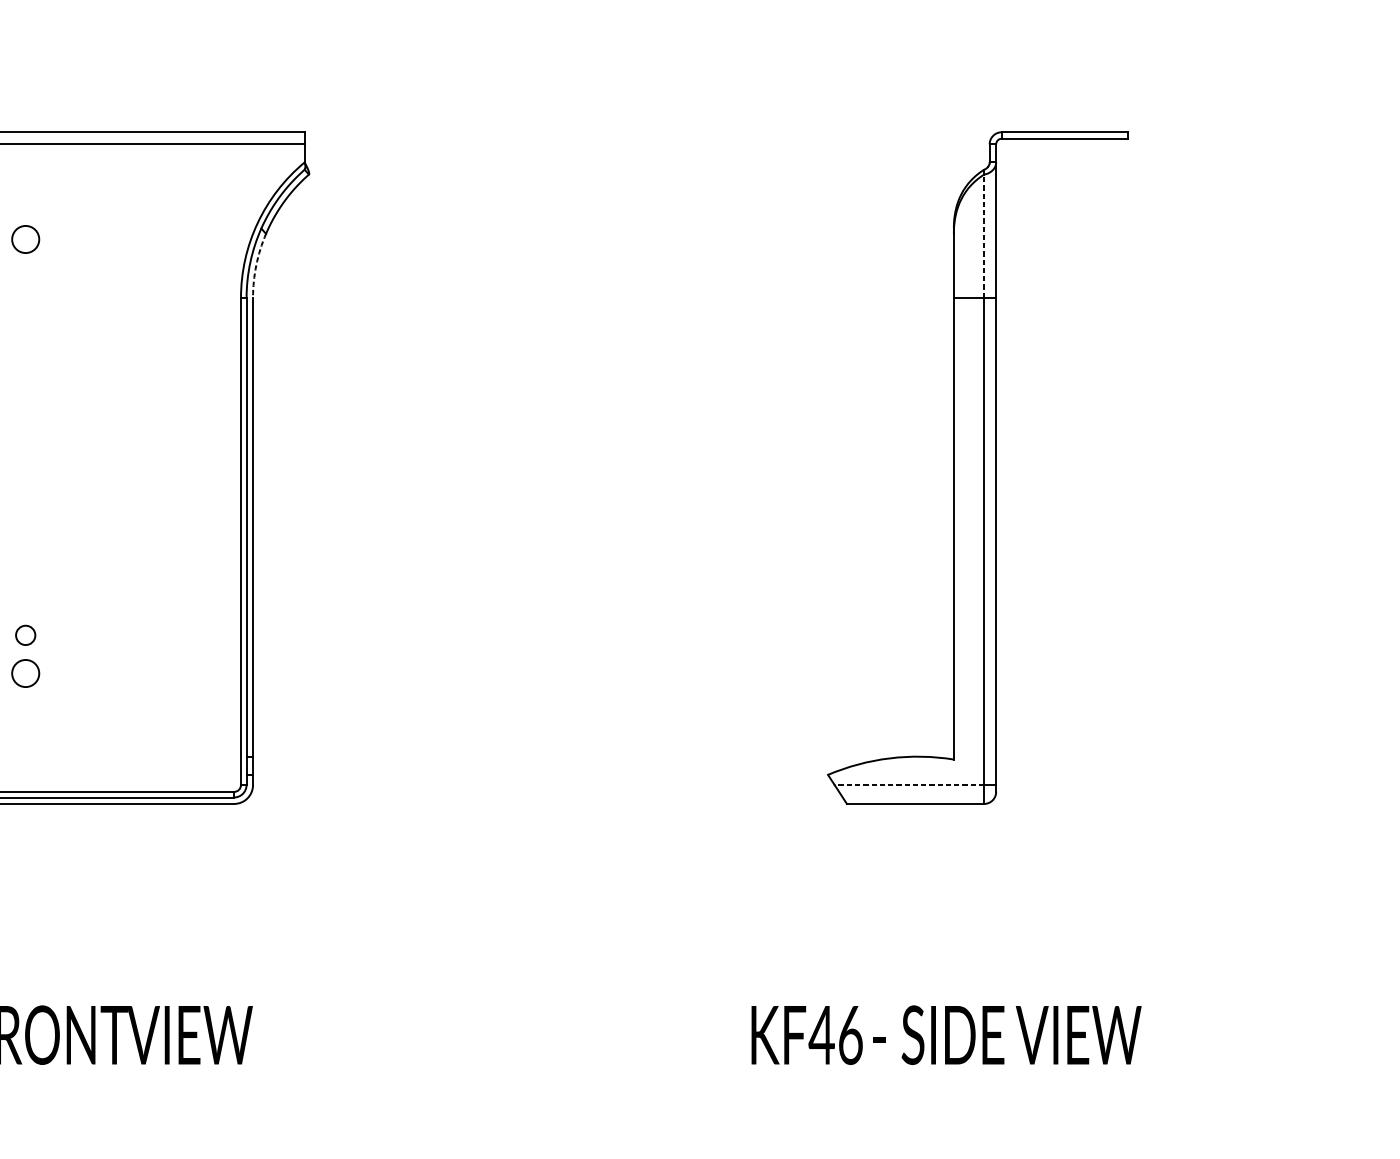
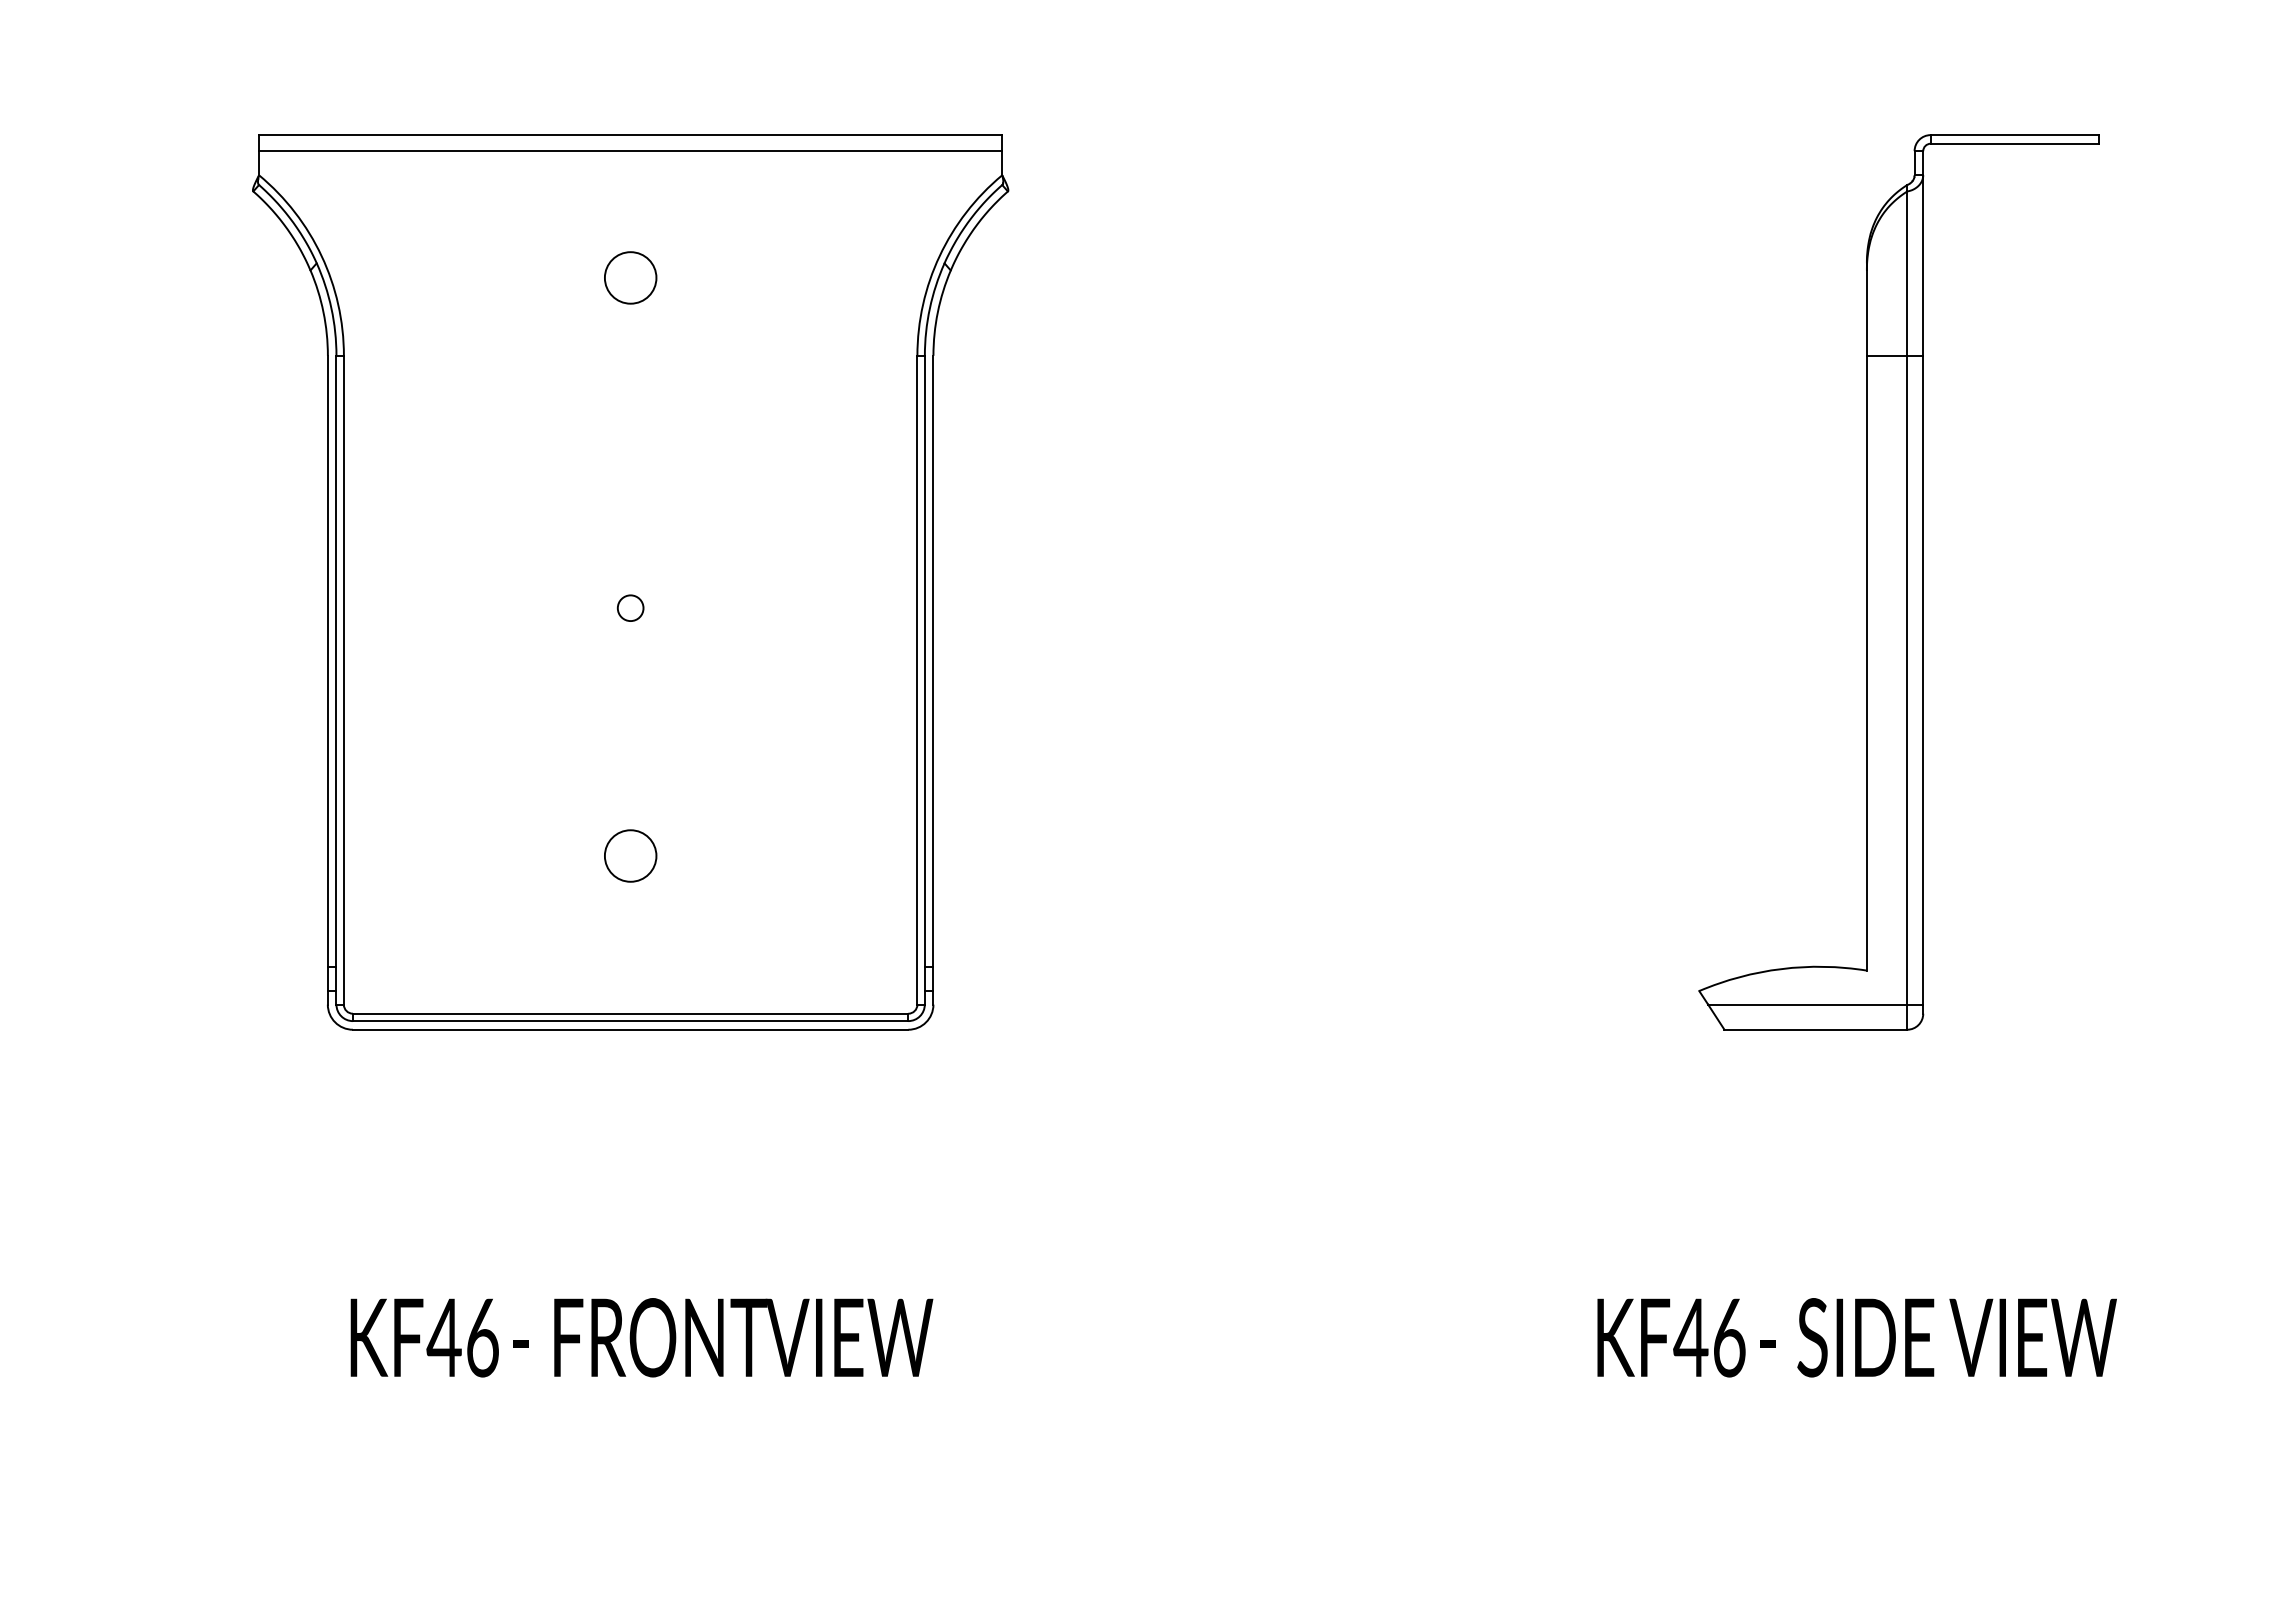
line: (984, 236) -> (1907, 273), dashed -> solid
circle: (25, 239) -> (630, 277), size x1.43
arc: (256, 265) -> (937, 312), dashed -> solid
circle: (25, 634) -> (630, 607), moved
circle: (25, 673) -> (630, 855), size x1.43
line: (909, 784) -> (1807, 1004), dashed -> solid

